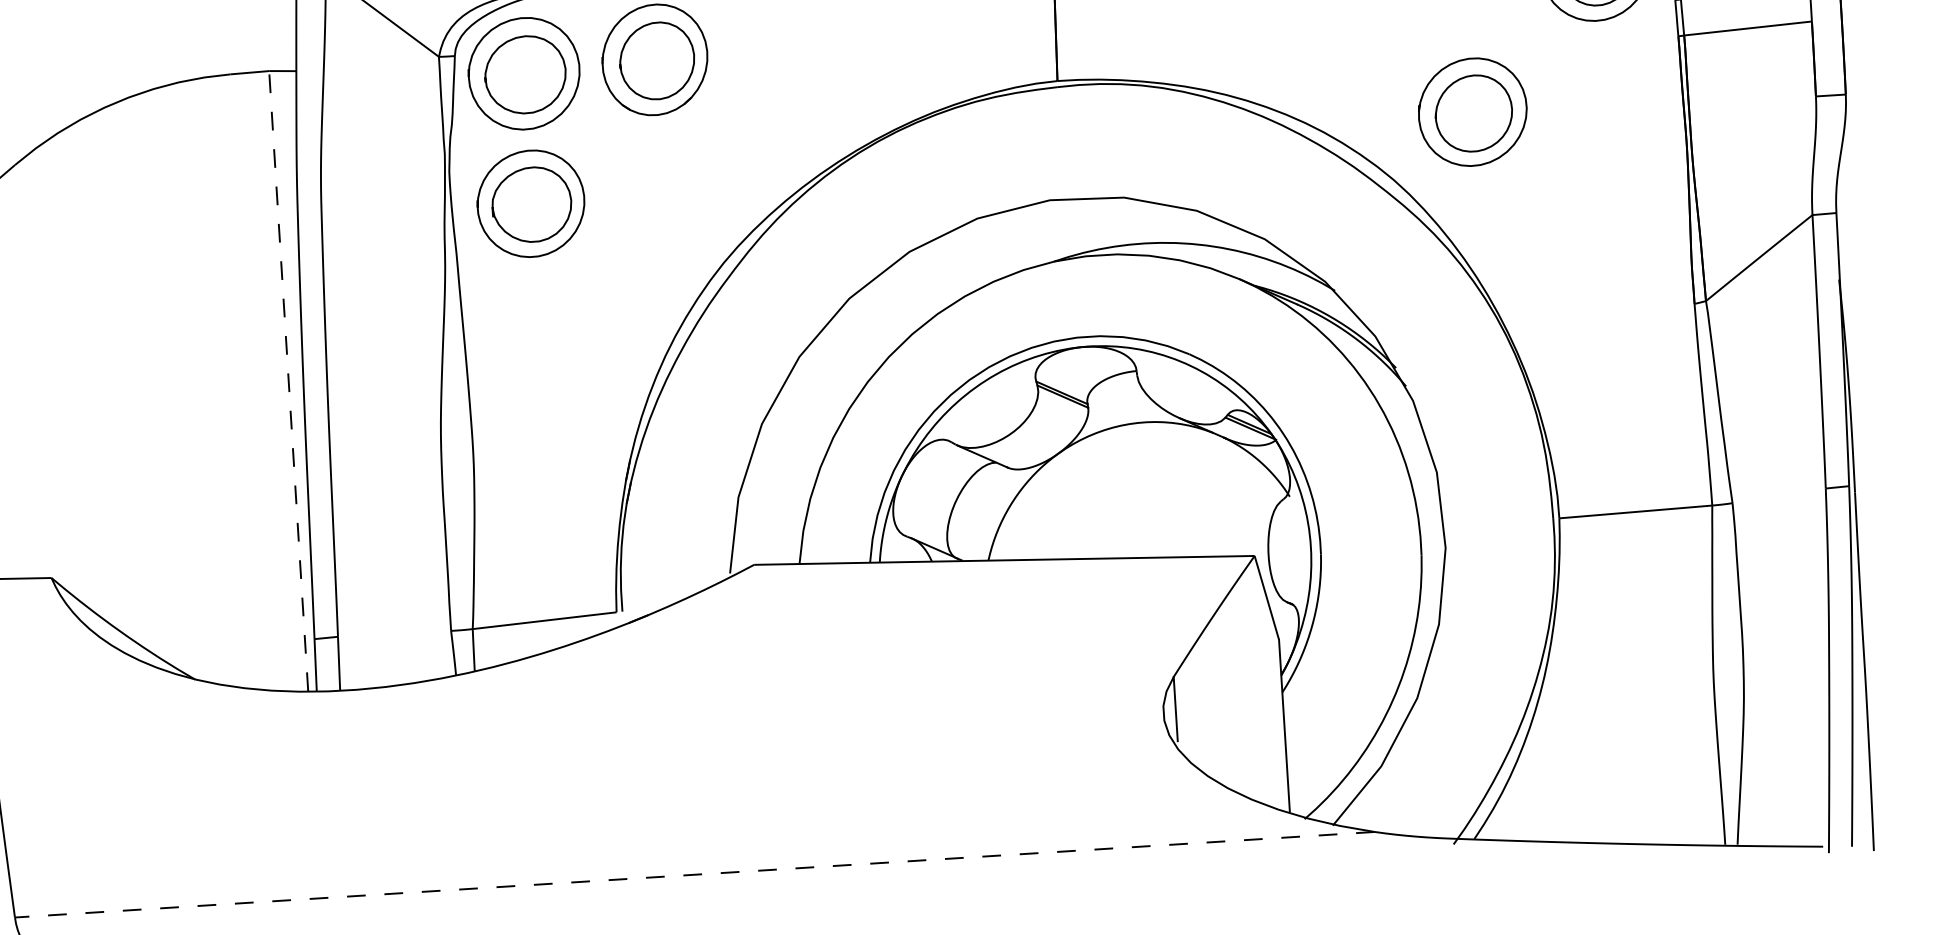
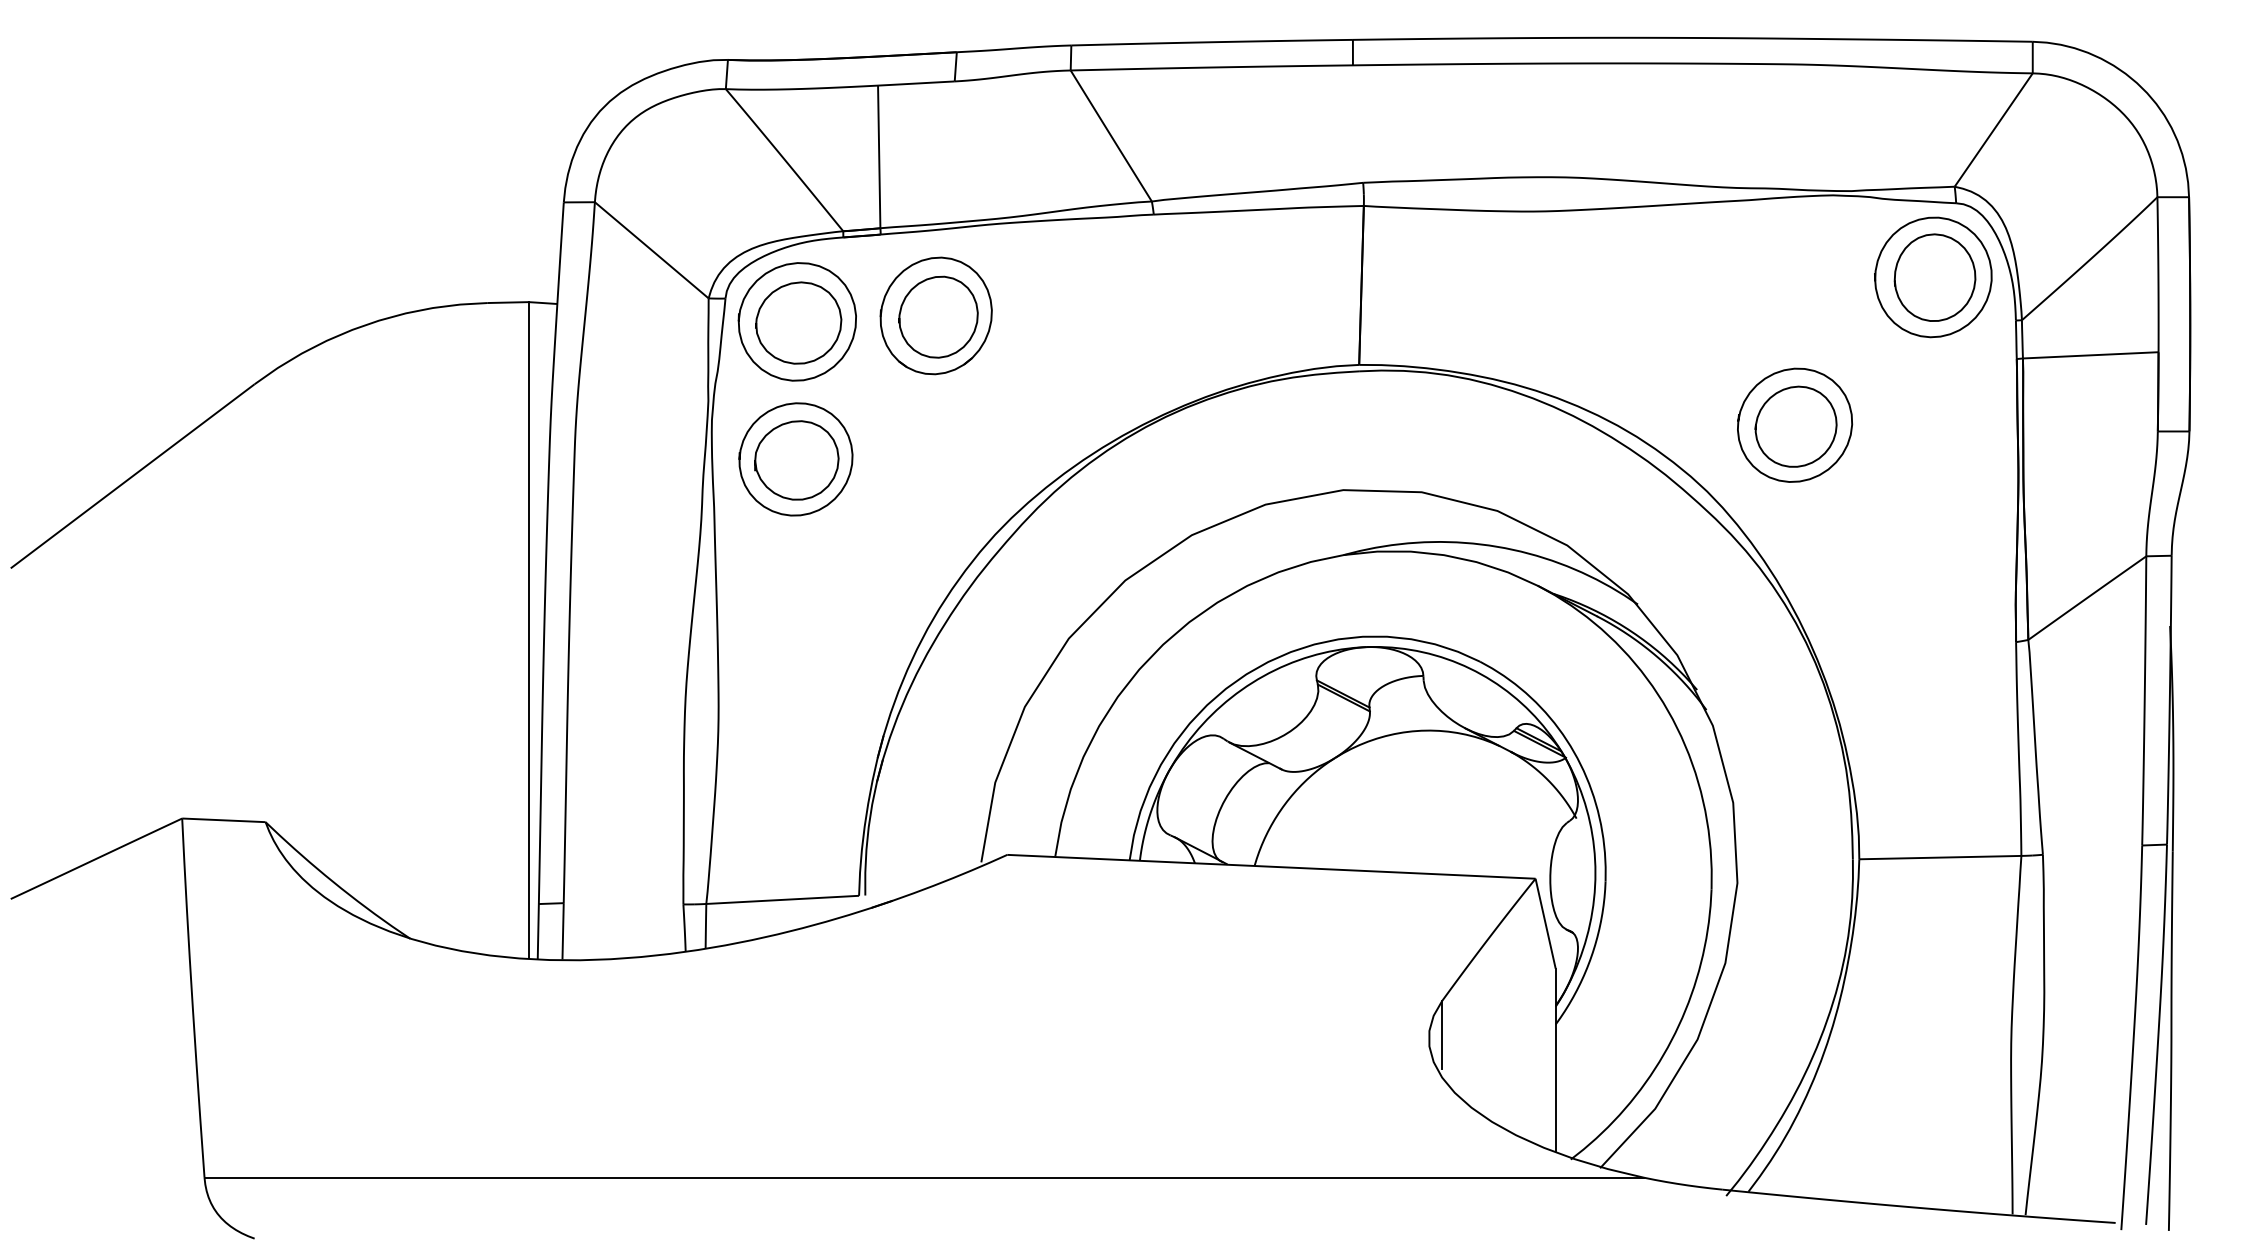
line: (288, 380) -> (528, 629), dashed -> solid
line: (695, 874) -> (924, 1177), dashed -> solid

